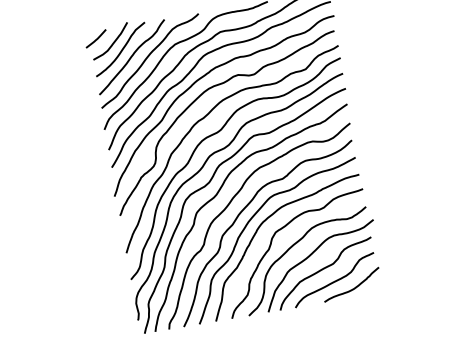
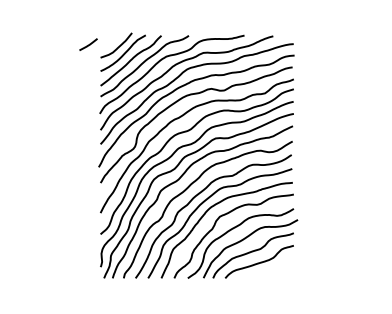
line: (96, 38) -> (88, 44), moved
curve: (354, 286) -> (274, 269), removed

